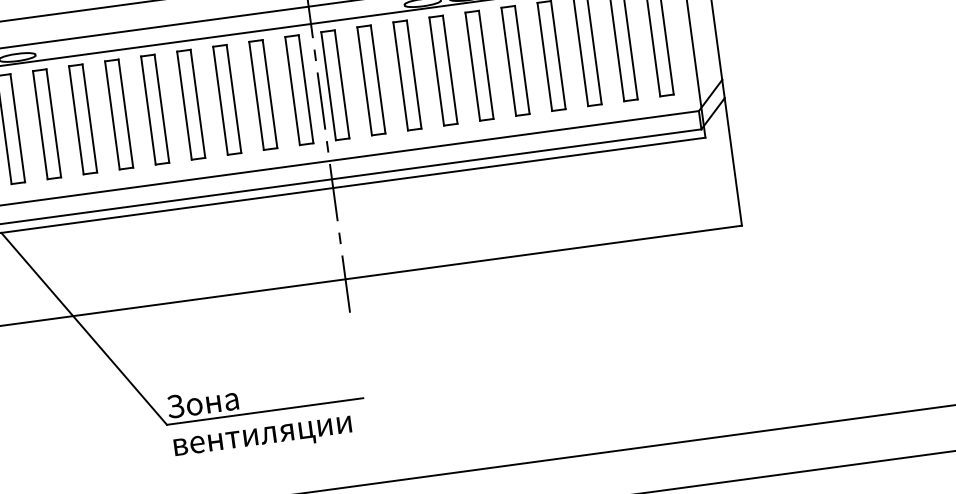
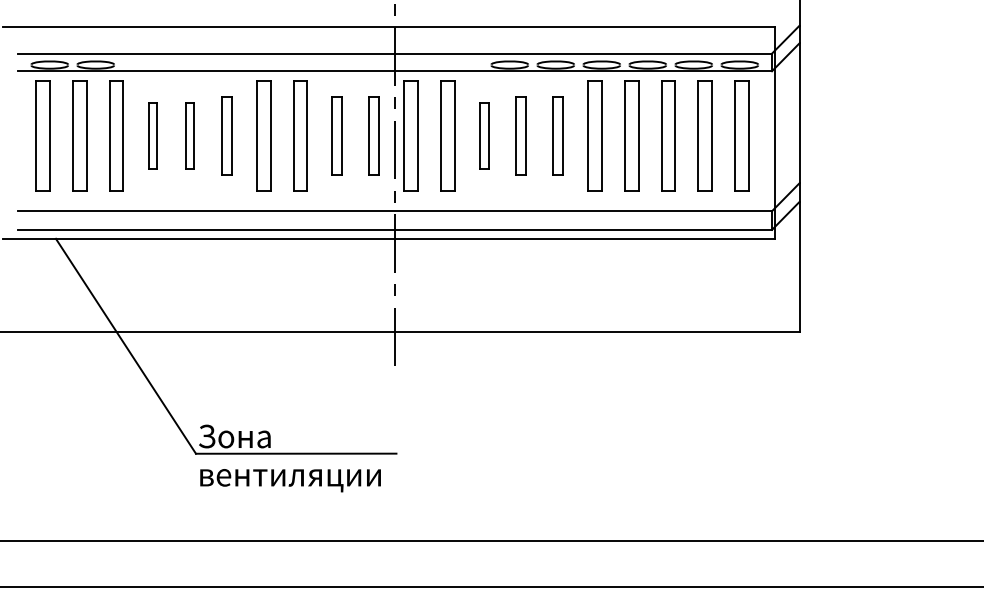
part: (478, 65) -> (557, 135), size x0.7
part: (442, 70) -> (520, 135), size x0.7
part: (407, 75) -> (484, 135), size x0.6
part: (298, 89) -> (373, 135), size x0.7
part: (262, 94) -> (336, 135), size x0.7
part: (154, 109) -> (226, 135), size x0.7
part: (118, 114) -> (189, 135), size x0.6
part: (82, 118) -> (152, 135), size x0.6

